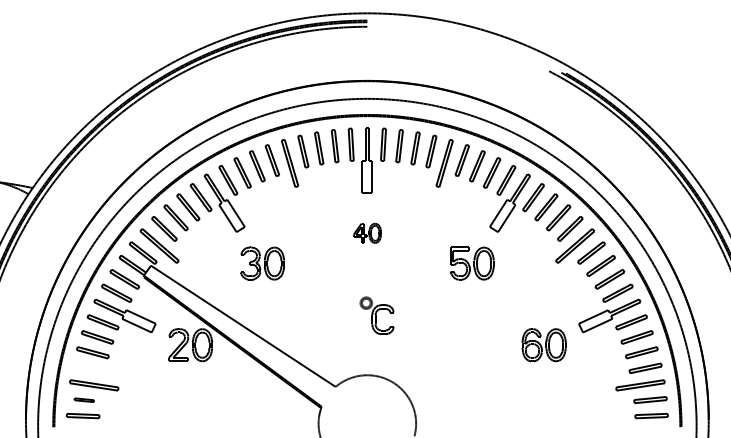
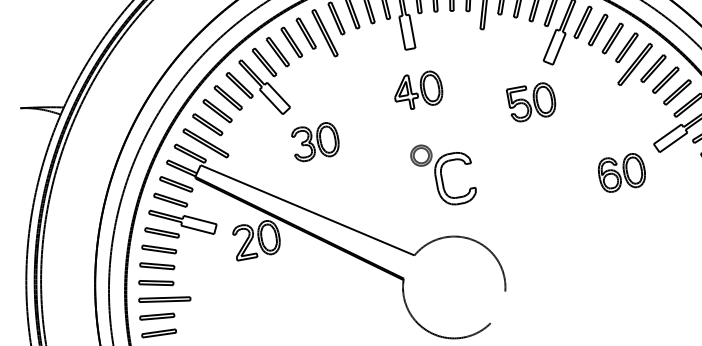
part: (367, 233) -> (418, 90), size x1.67
part: (376, 315) -> (443, 173), size x1.67
part: (89, 367) -> (156, 282), added
part: (84, 400) -> (157, 317), size x1.67

